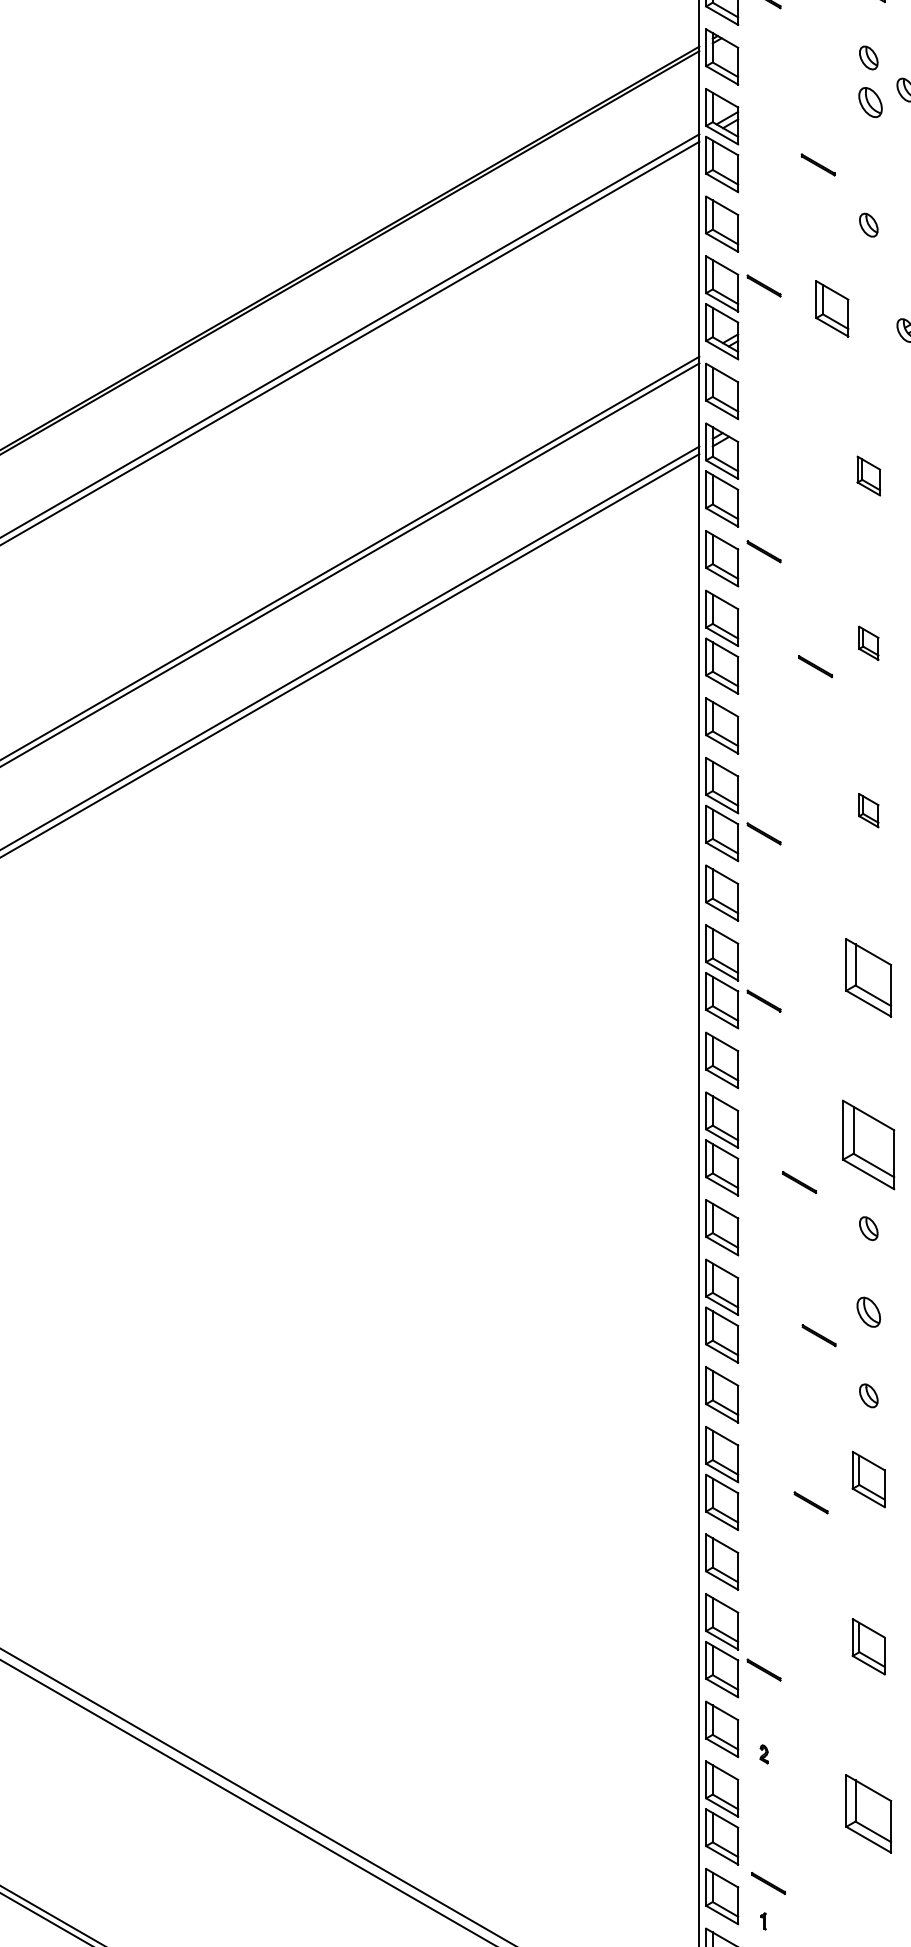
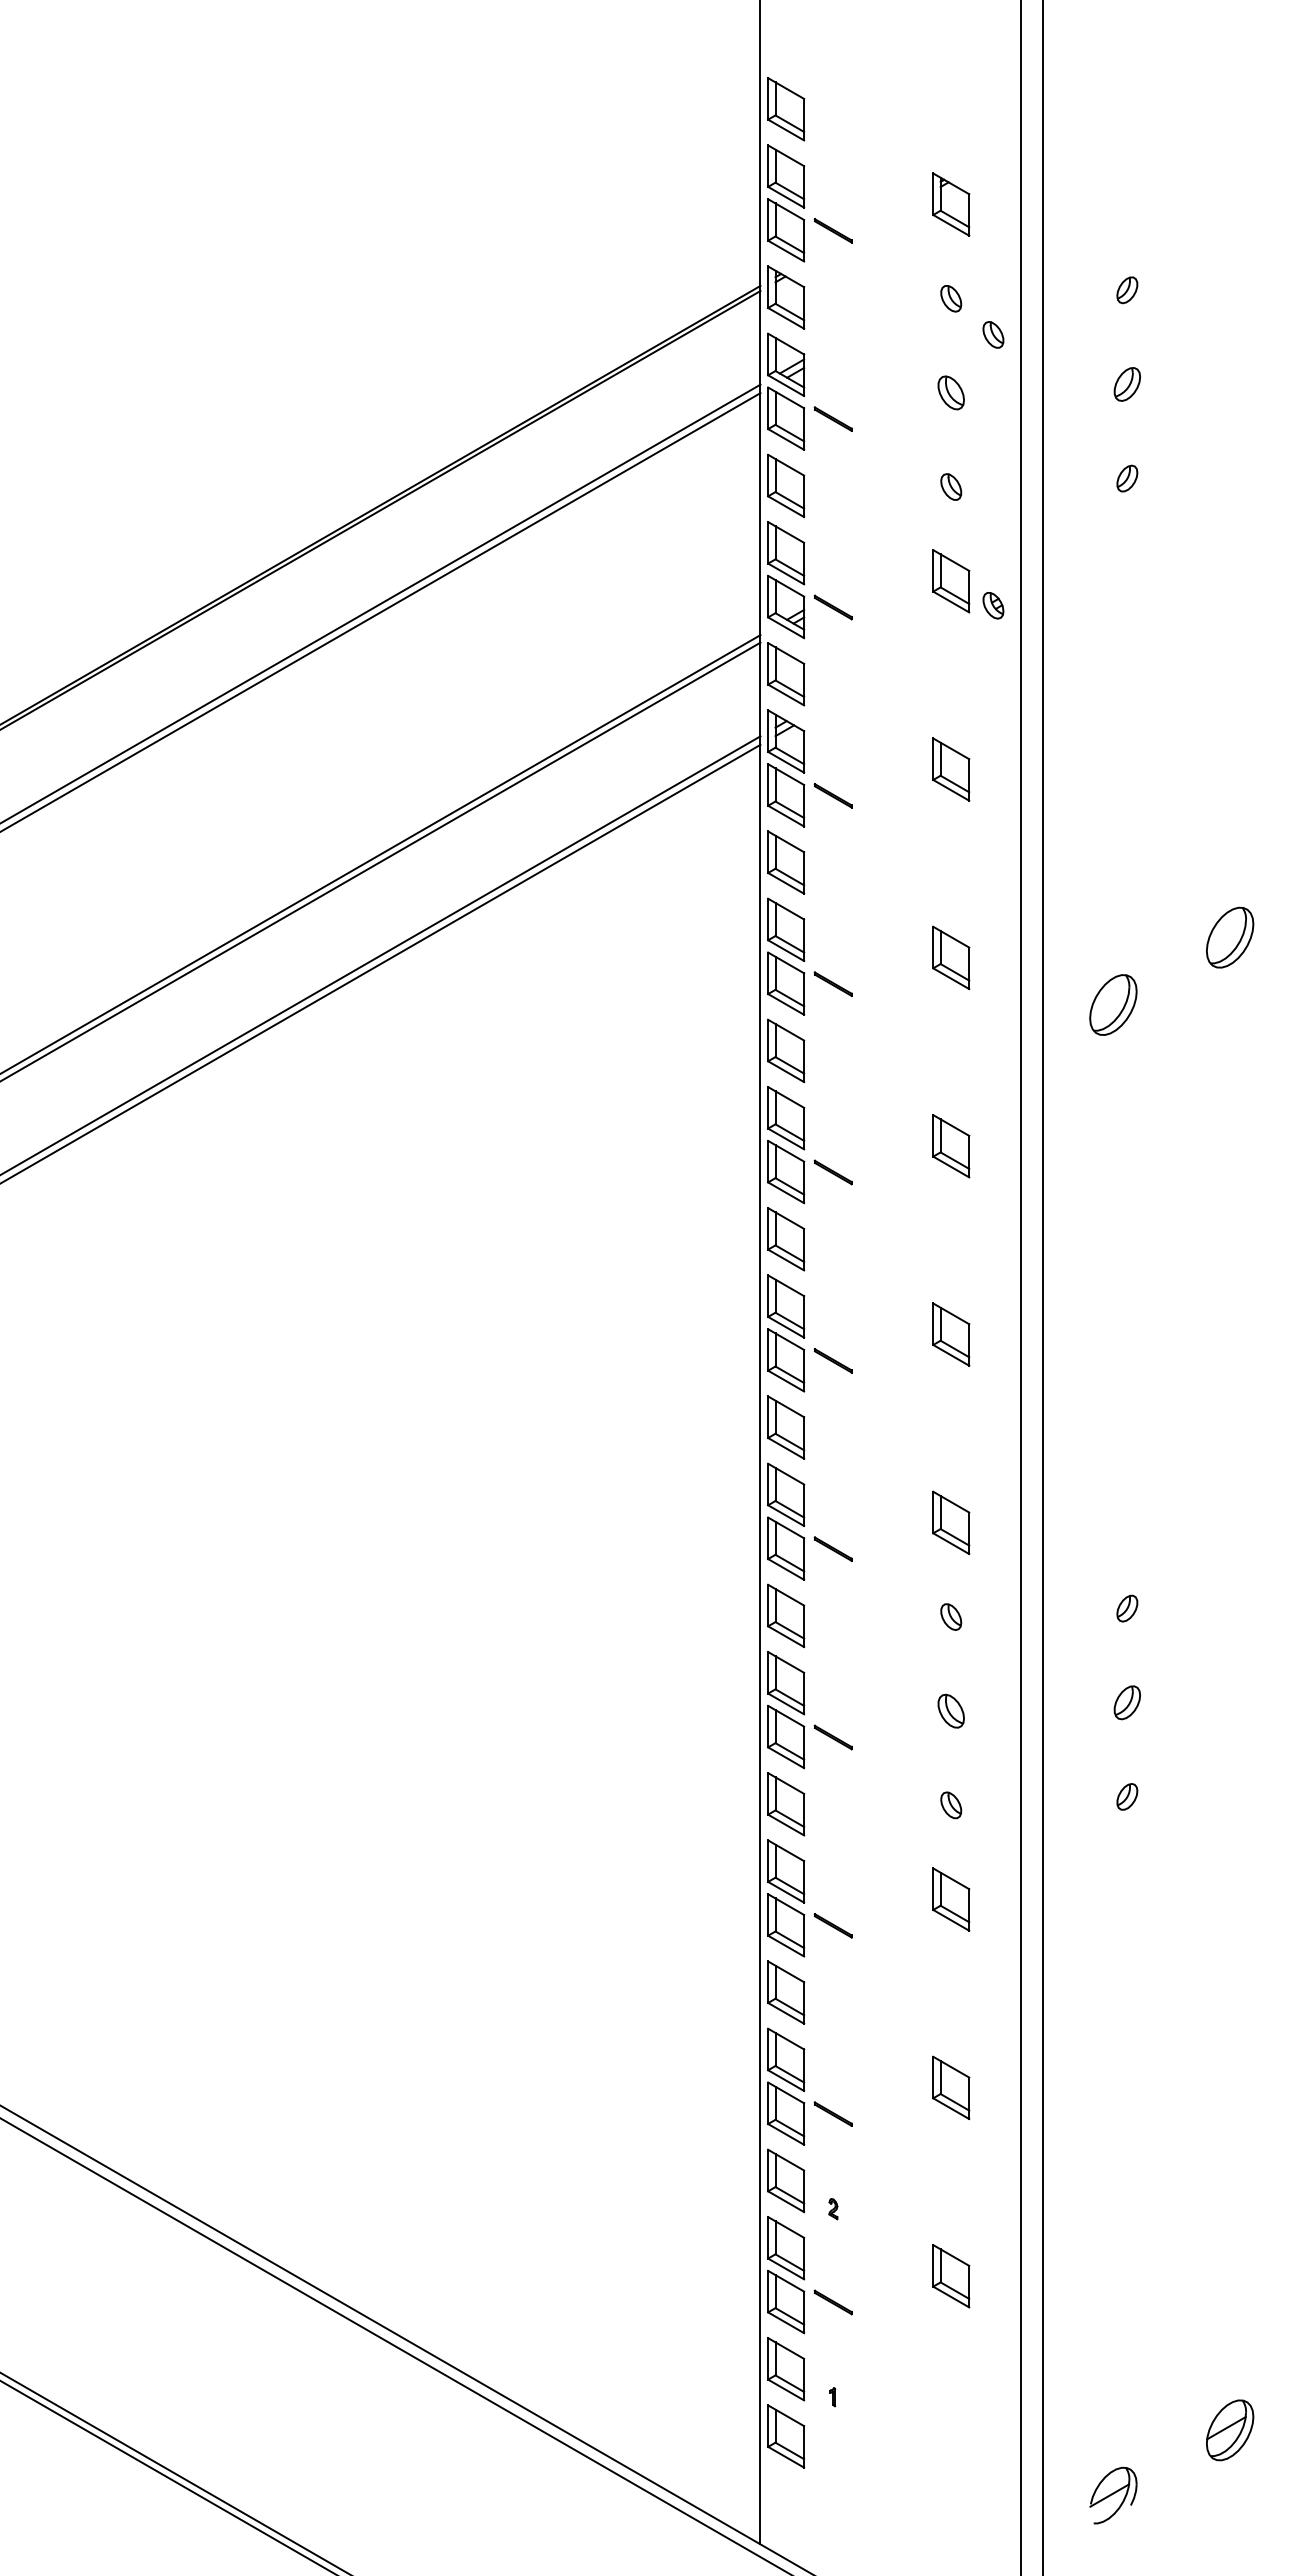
part: (869, 102) -> (950, 392), moved
part: (817, 164) -> (832, 418), moved
part: (763, 285) -> (832, 607), moved
part: (832, 309) -> (951, 581), moved
part: (869, 476) -> (951, 769), size x1.43
line: (763, 551) -> (832, 795), moved
part: (869, 642) -> (951, 957), size x1.67
part: (814, 666) -> (832, 983), moved
part: (869, 810) -> (951, 1146), size x1.67
part: (869, 977) -> (951, 1334), size x0.71
part: (869, 1144) -> (951, 1522), size x0.62
part: (798, 1181) -> (832, 1548), moved
part: (818, 1335) -> (832, 1737), moved
part: (810, 1502) -> (832, 1925), moved
part: (869, 1814) -> (951, 2276), size x0.71
part: (767, 1883) -> (832, 2302), moved

